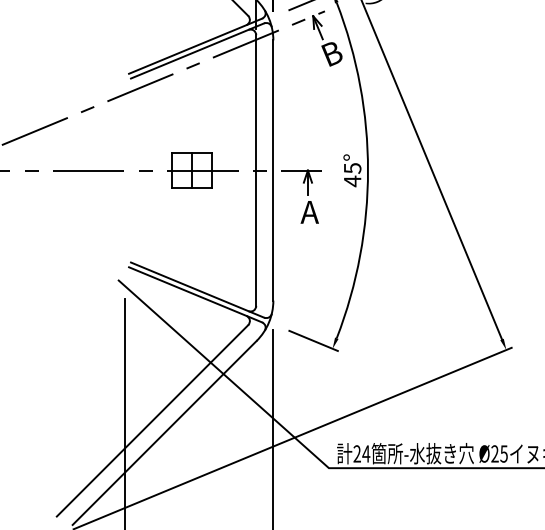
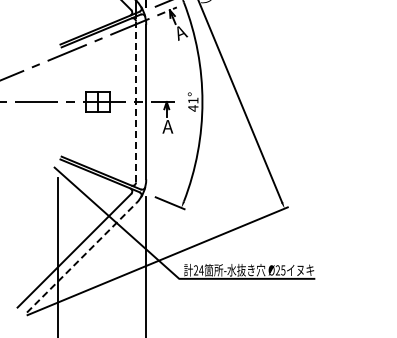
text: (332, 53) -> (181, 32), B -> A
text: (352, 167) -> (193, 100), 45° -> 41°
line: (256, 169) -> (136, 101), solid -> dashed
line: (166, 432) -> (82, 257), solid -> dashed

